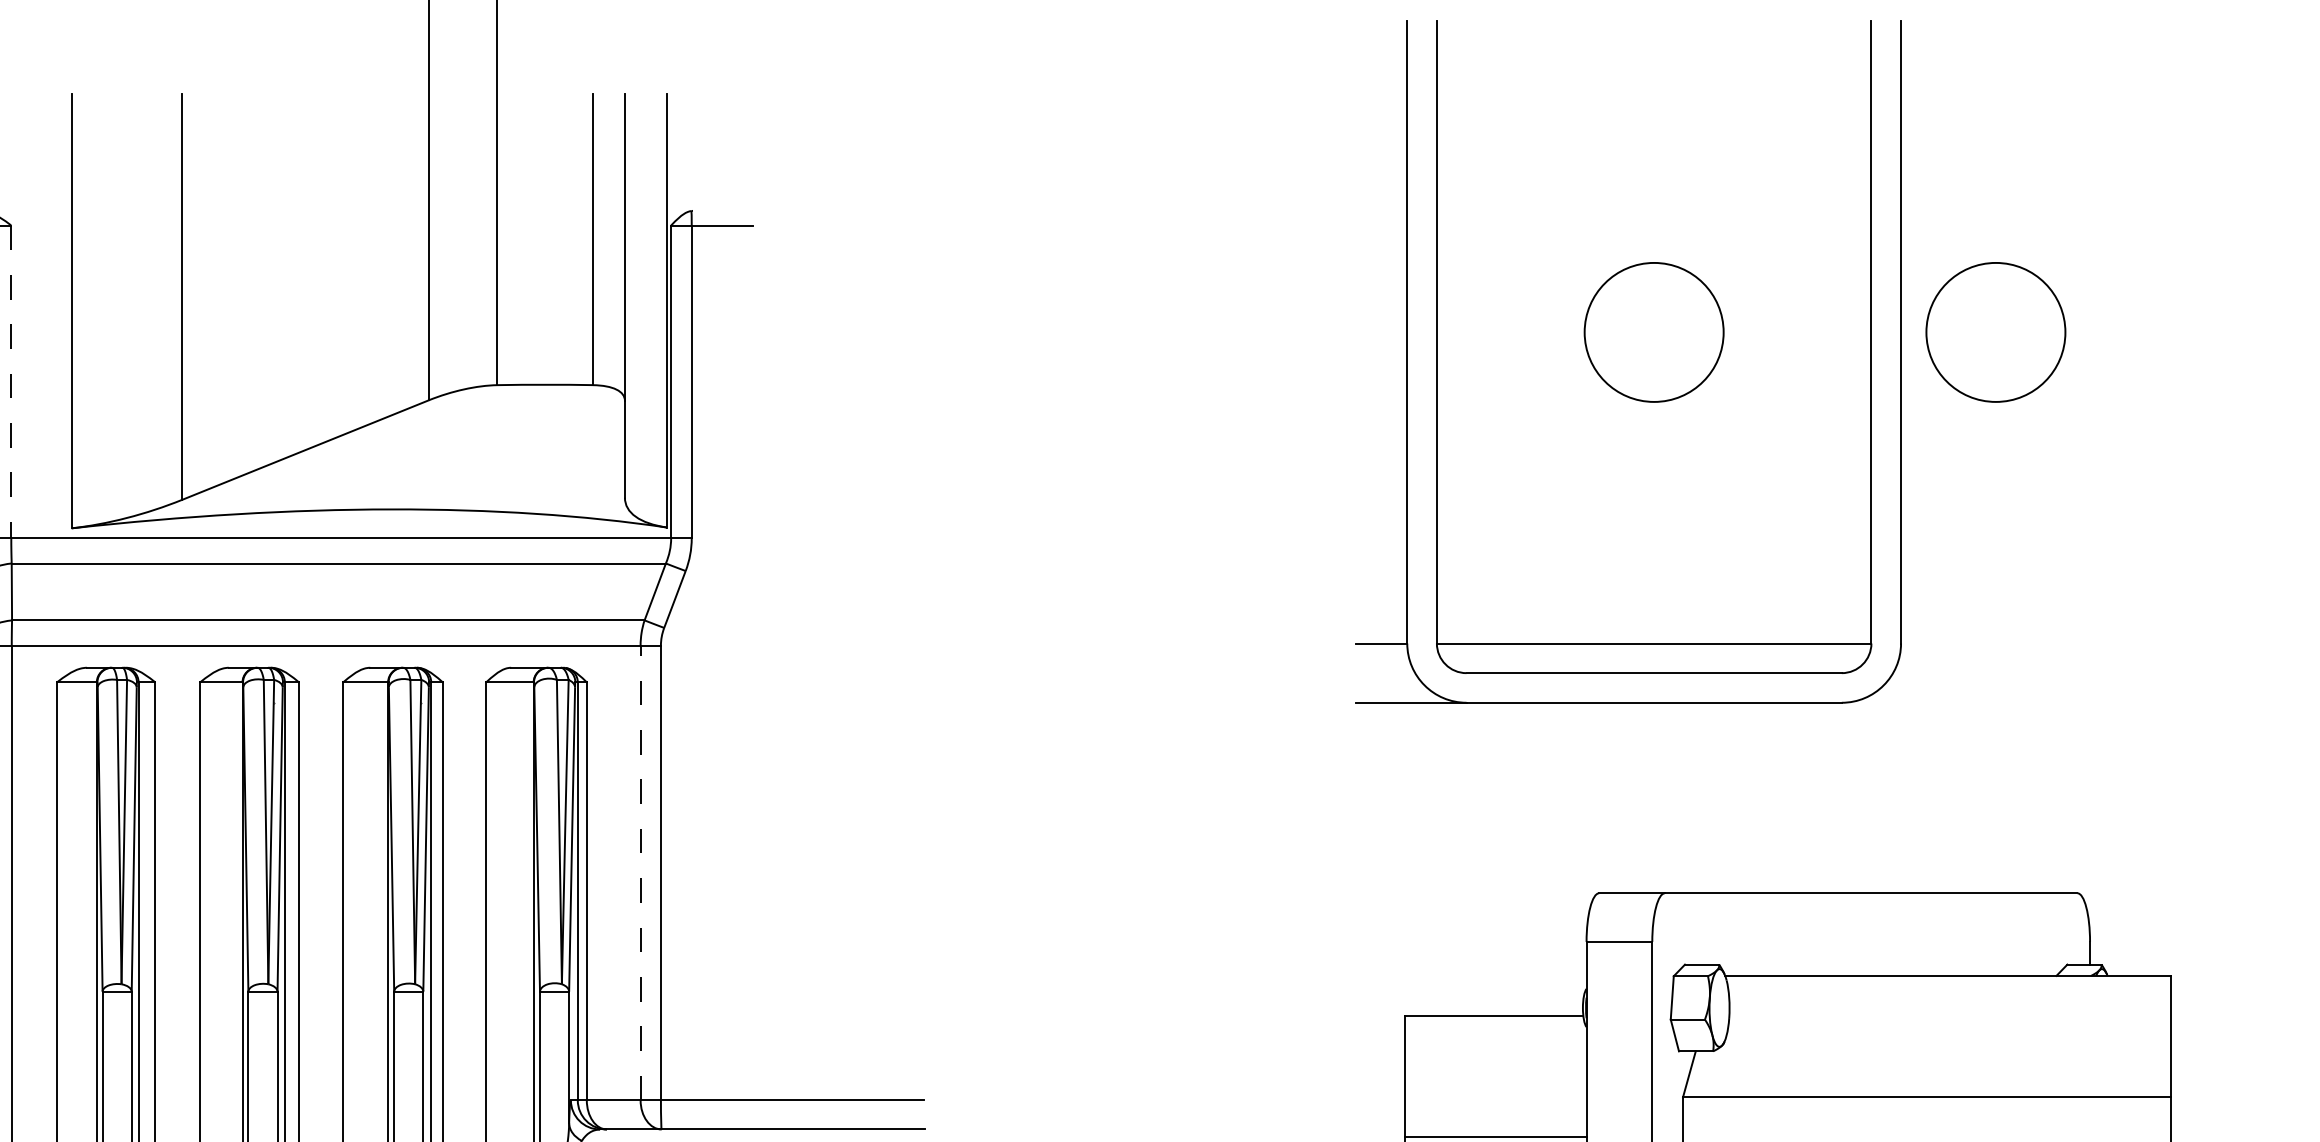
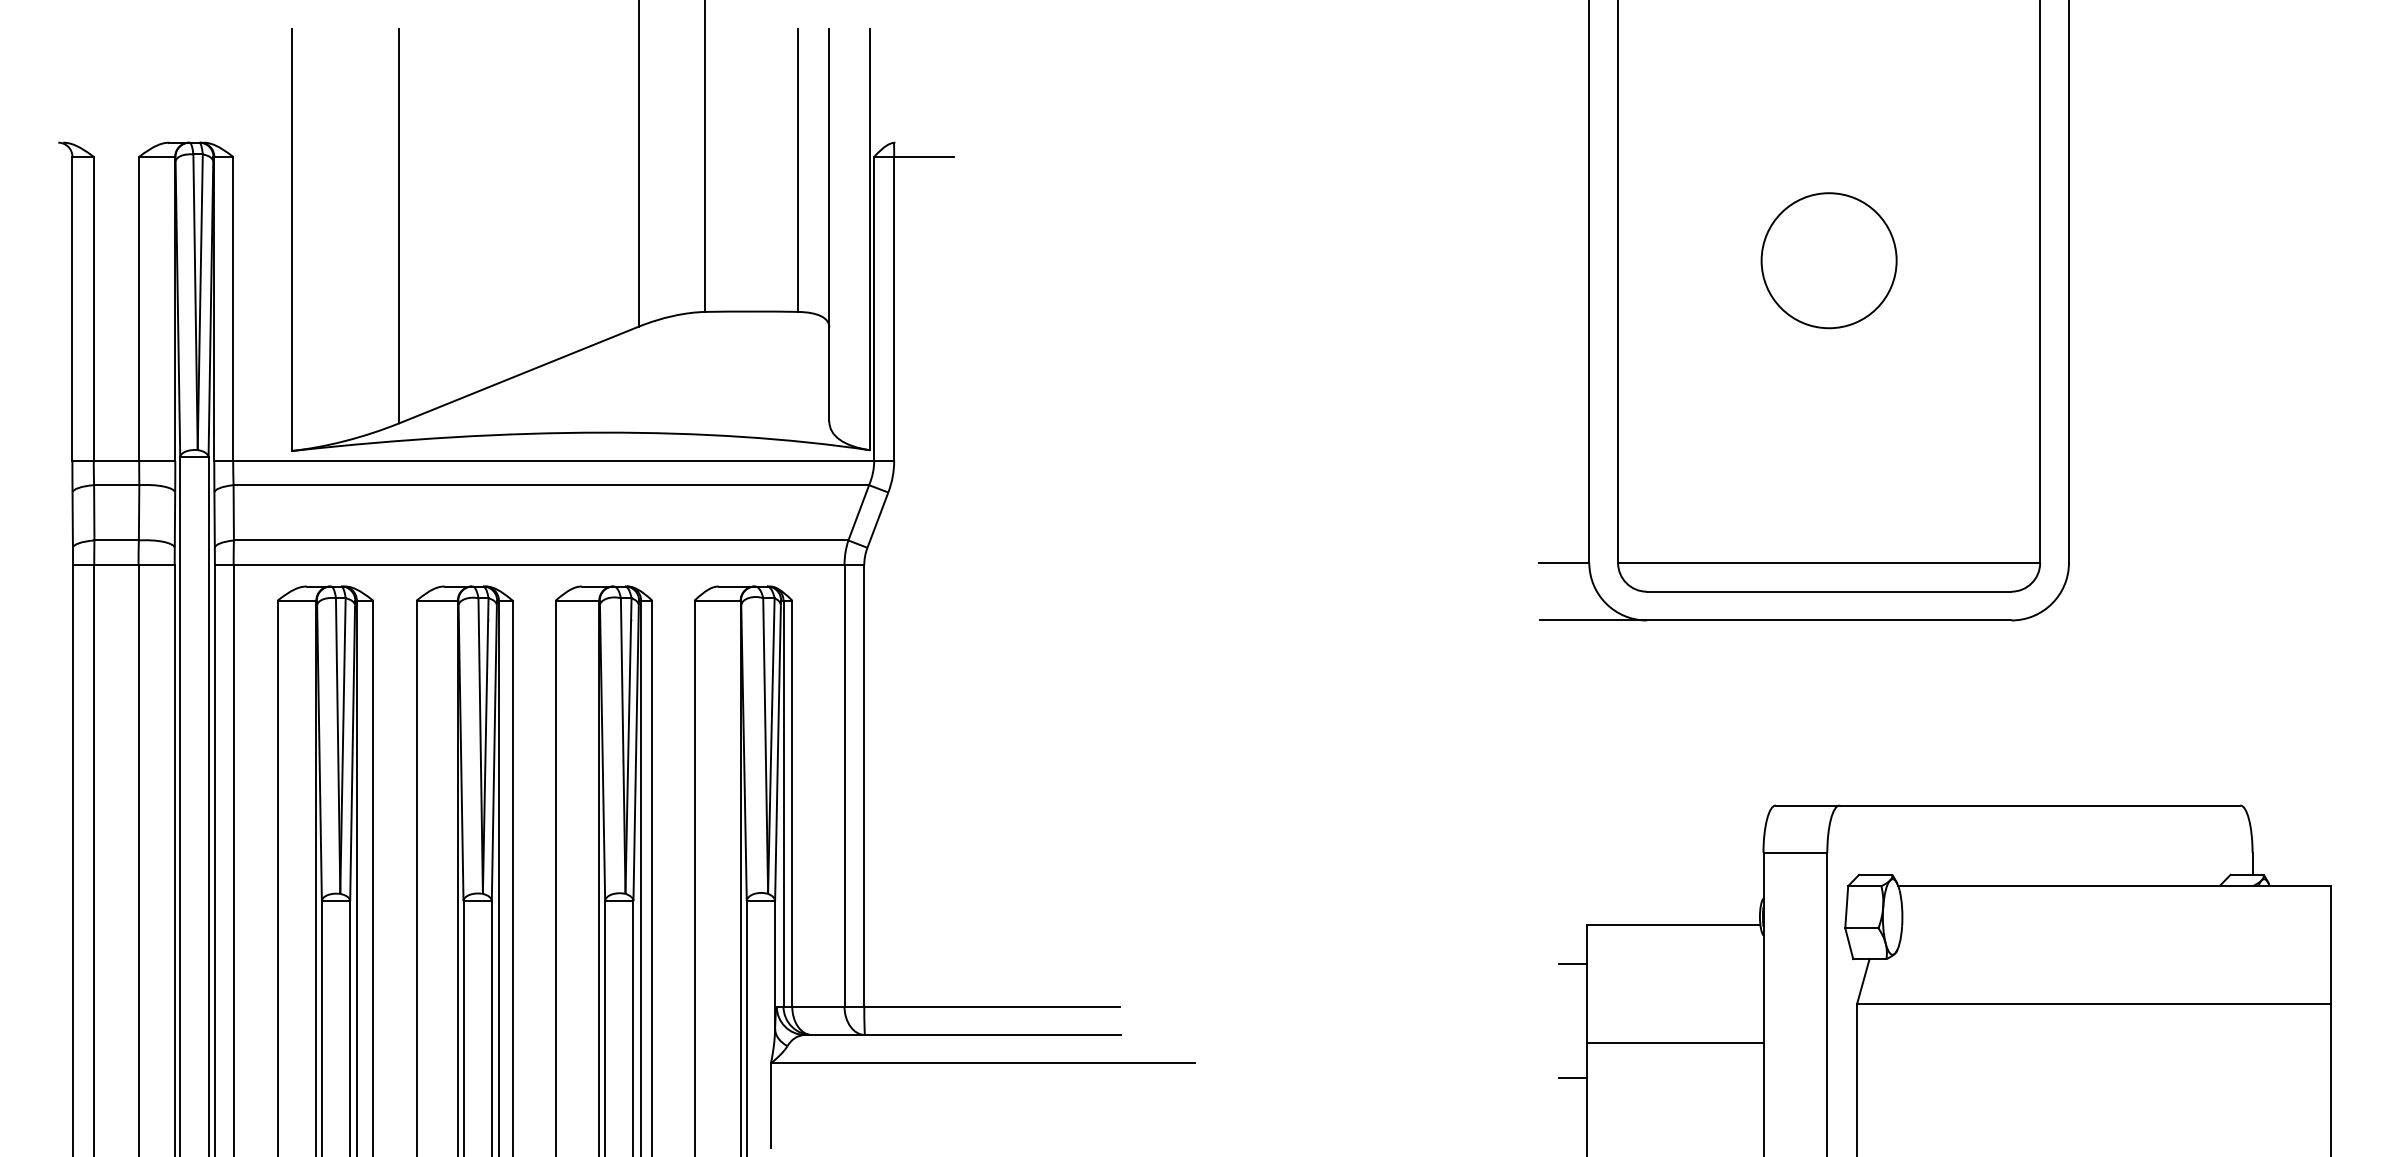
circle: (1995, 332) -> (2160, 260), removed
line: (11, 381) -> (233, 308), dashed -> solid
line: (640, 872) -> (844, 785), dashed -> solid
line: (1389, 1056) -> (1572, 964), added

